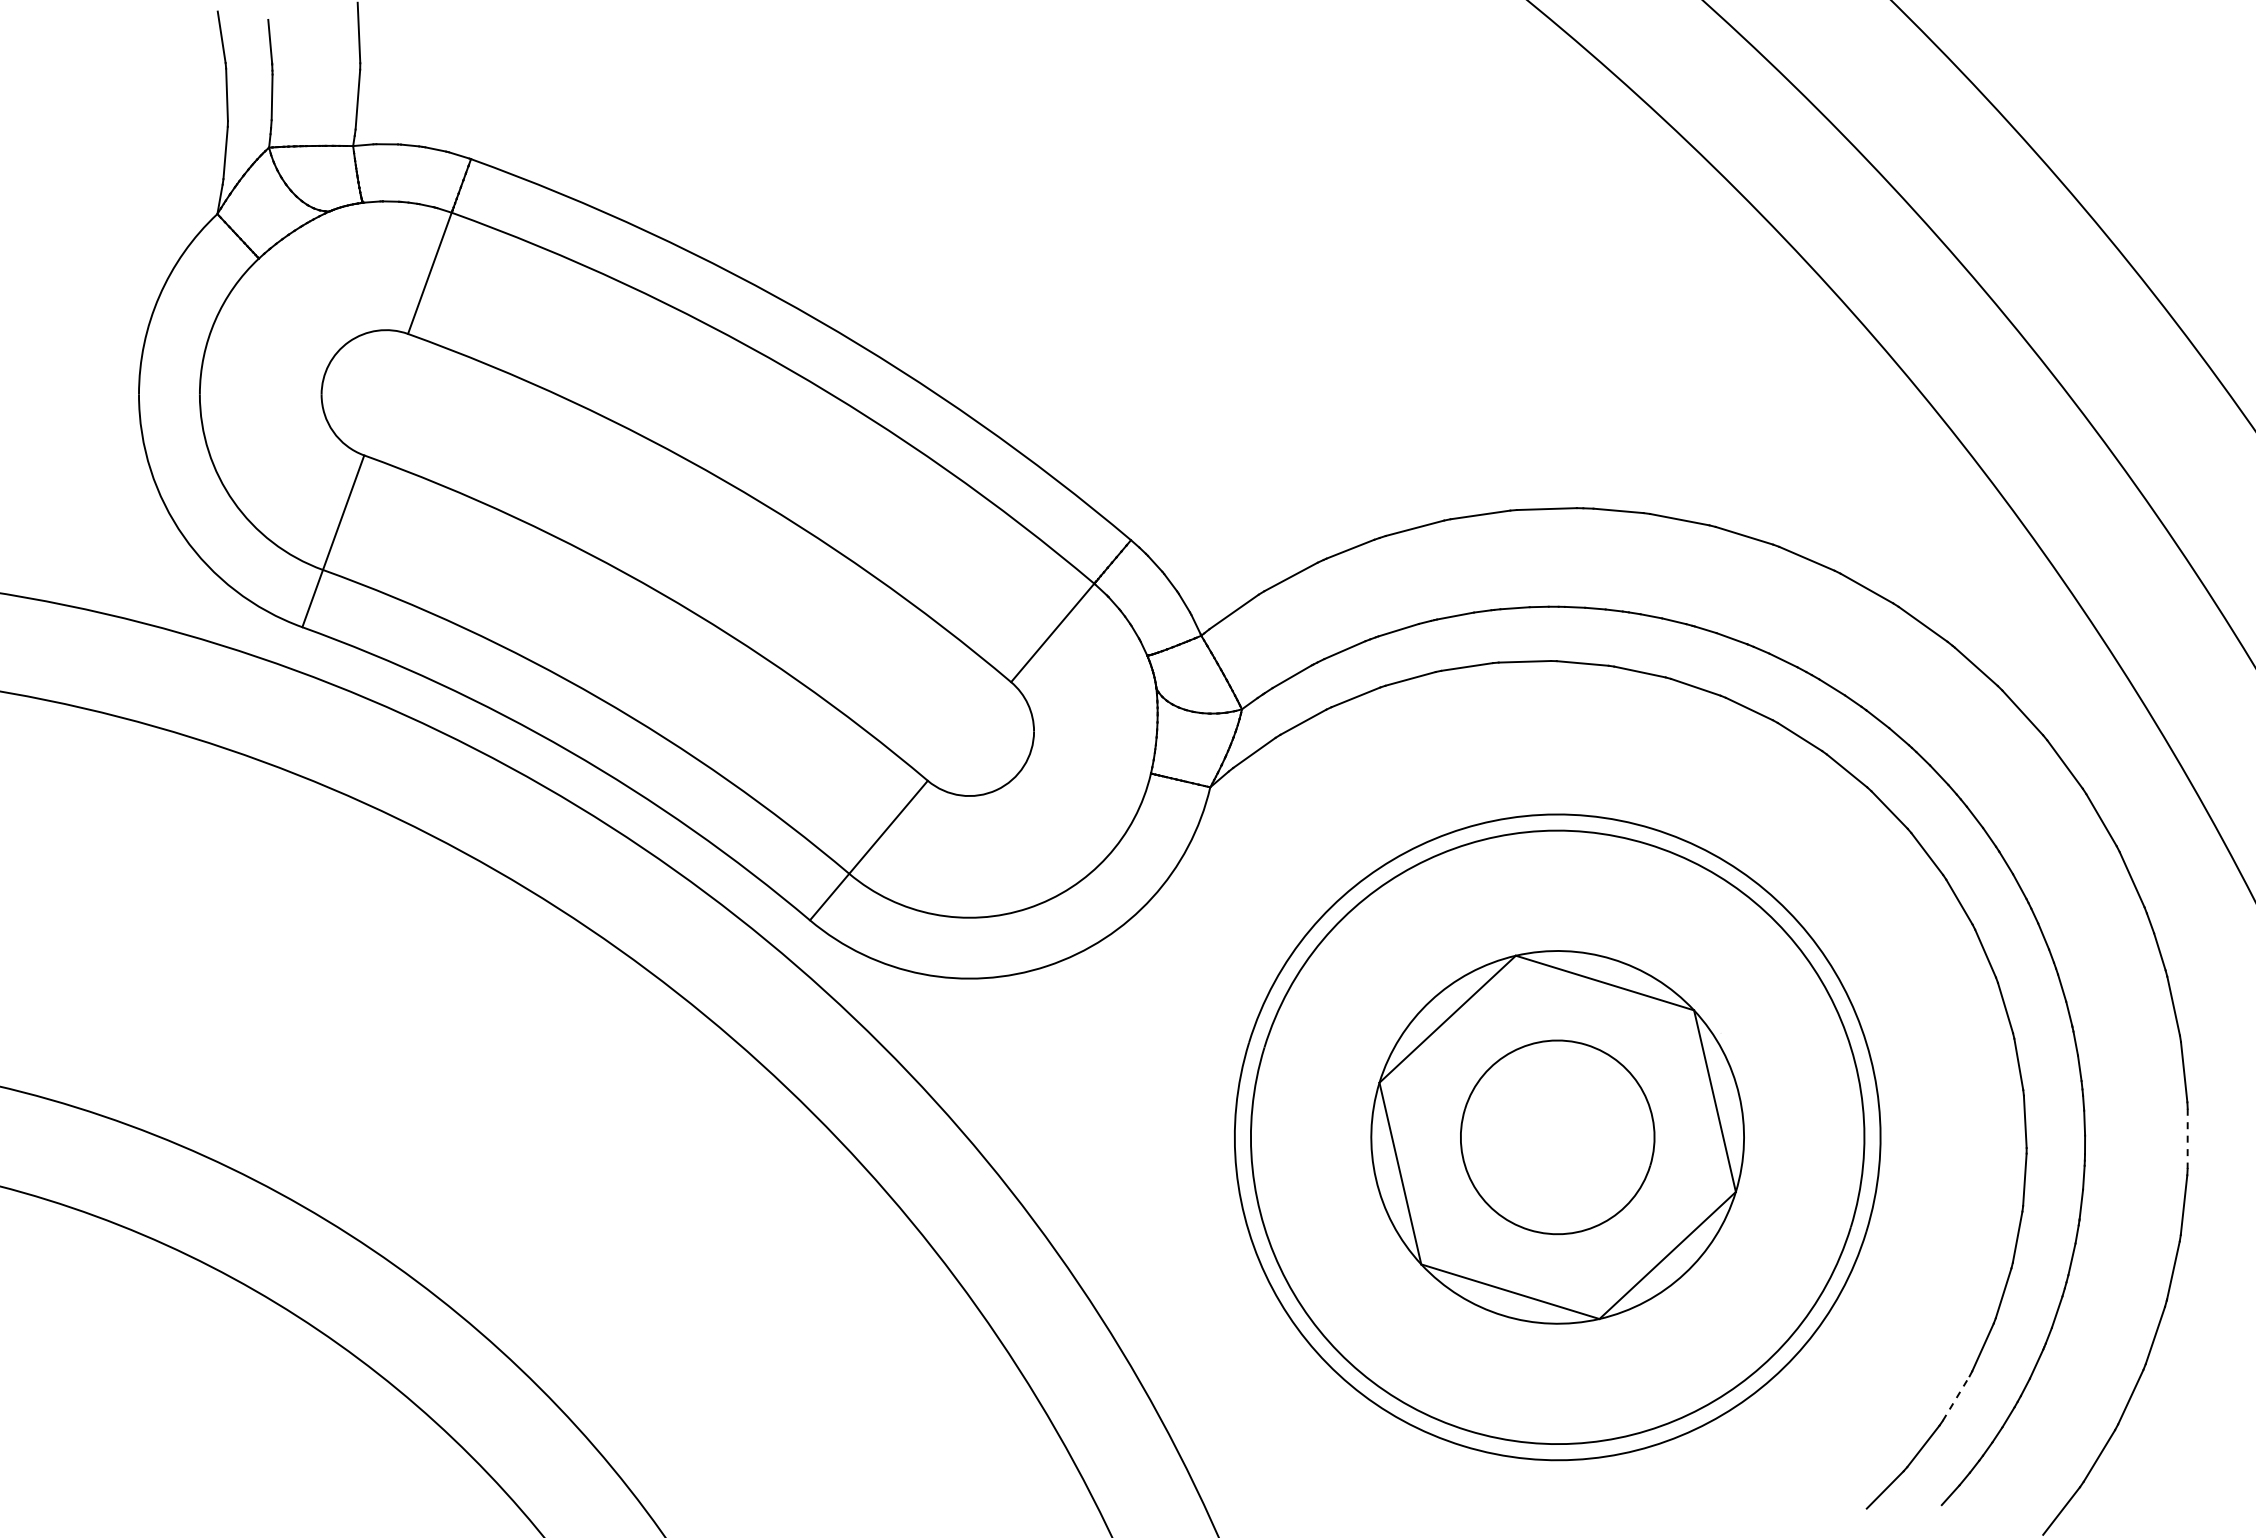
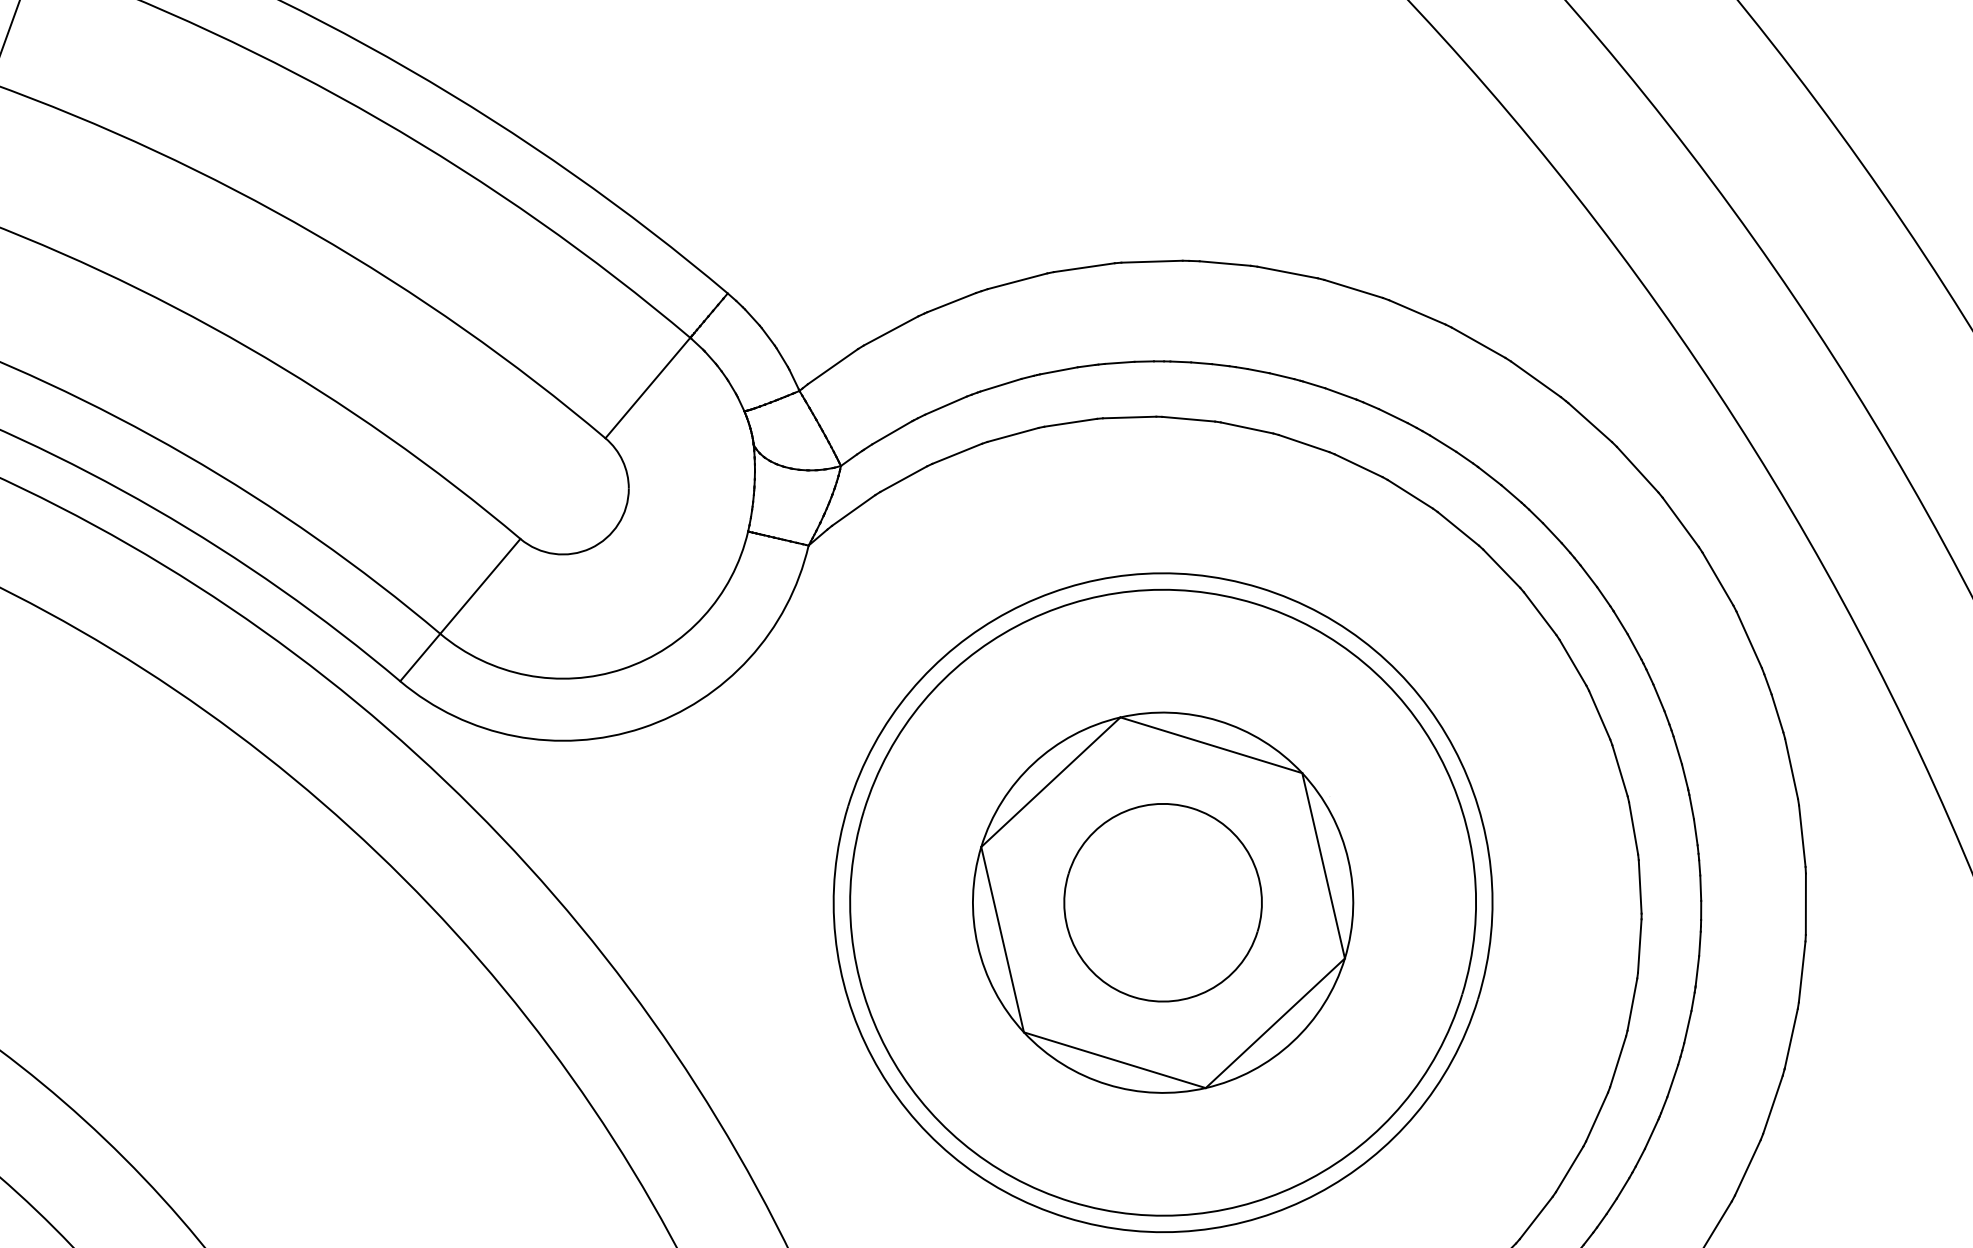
line: (2187, 1139) -> (1805, 904), dashed -> solid
line: (1956, 1398) -> (1570, 1169), dashed -> solid

